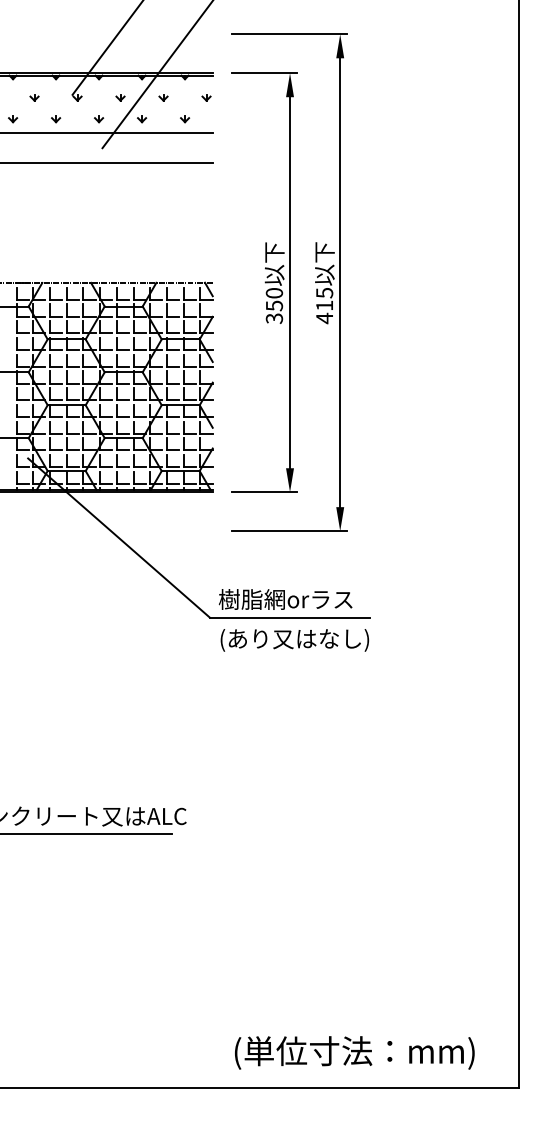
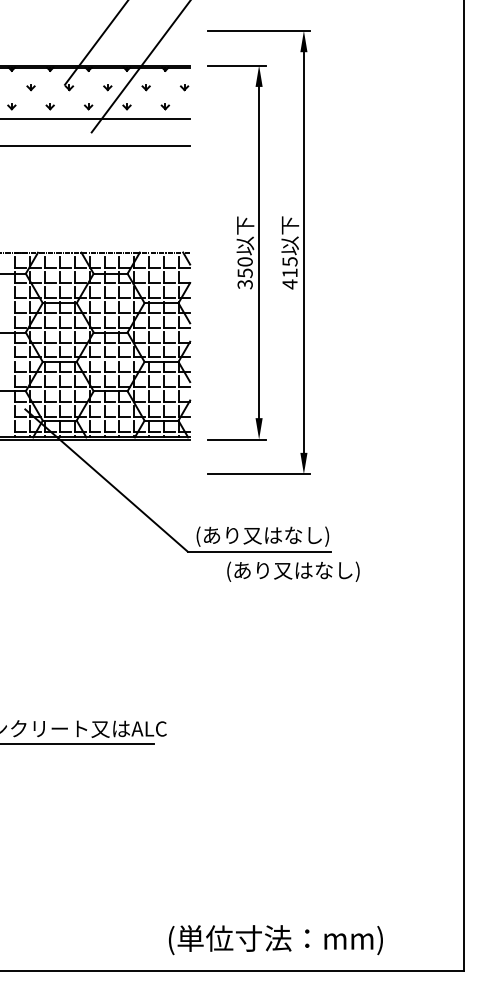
text: (293, 600) -> (262, 536), 樹脂網orラス -> (あり又はなし)
text: (294, 640) -> (293, 571), moved
text: (354, 1053) -> (275, 940), moved

